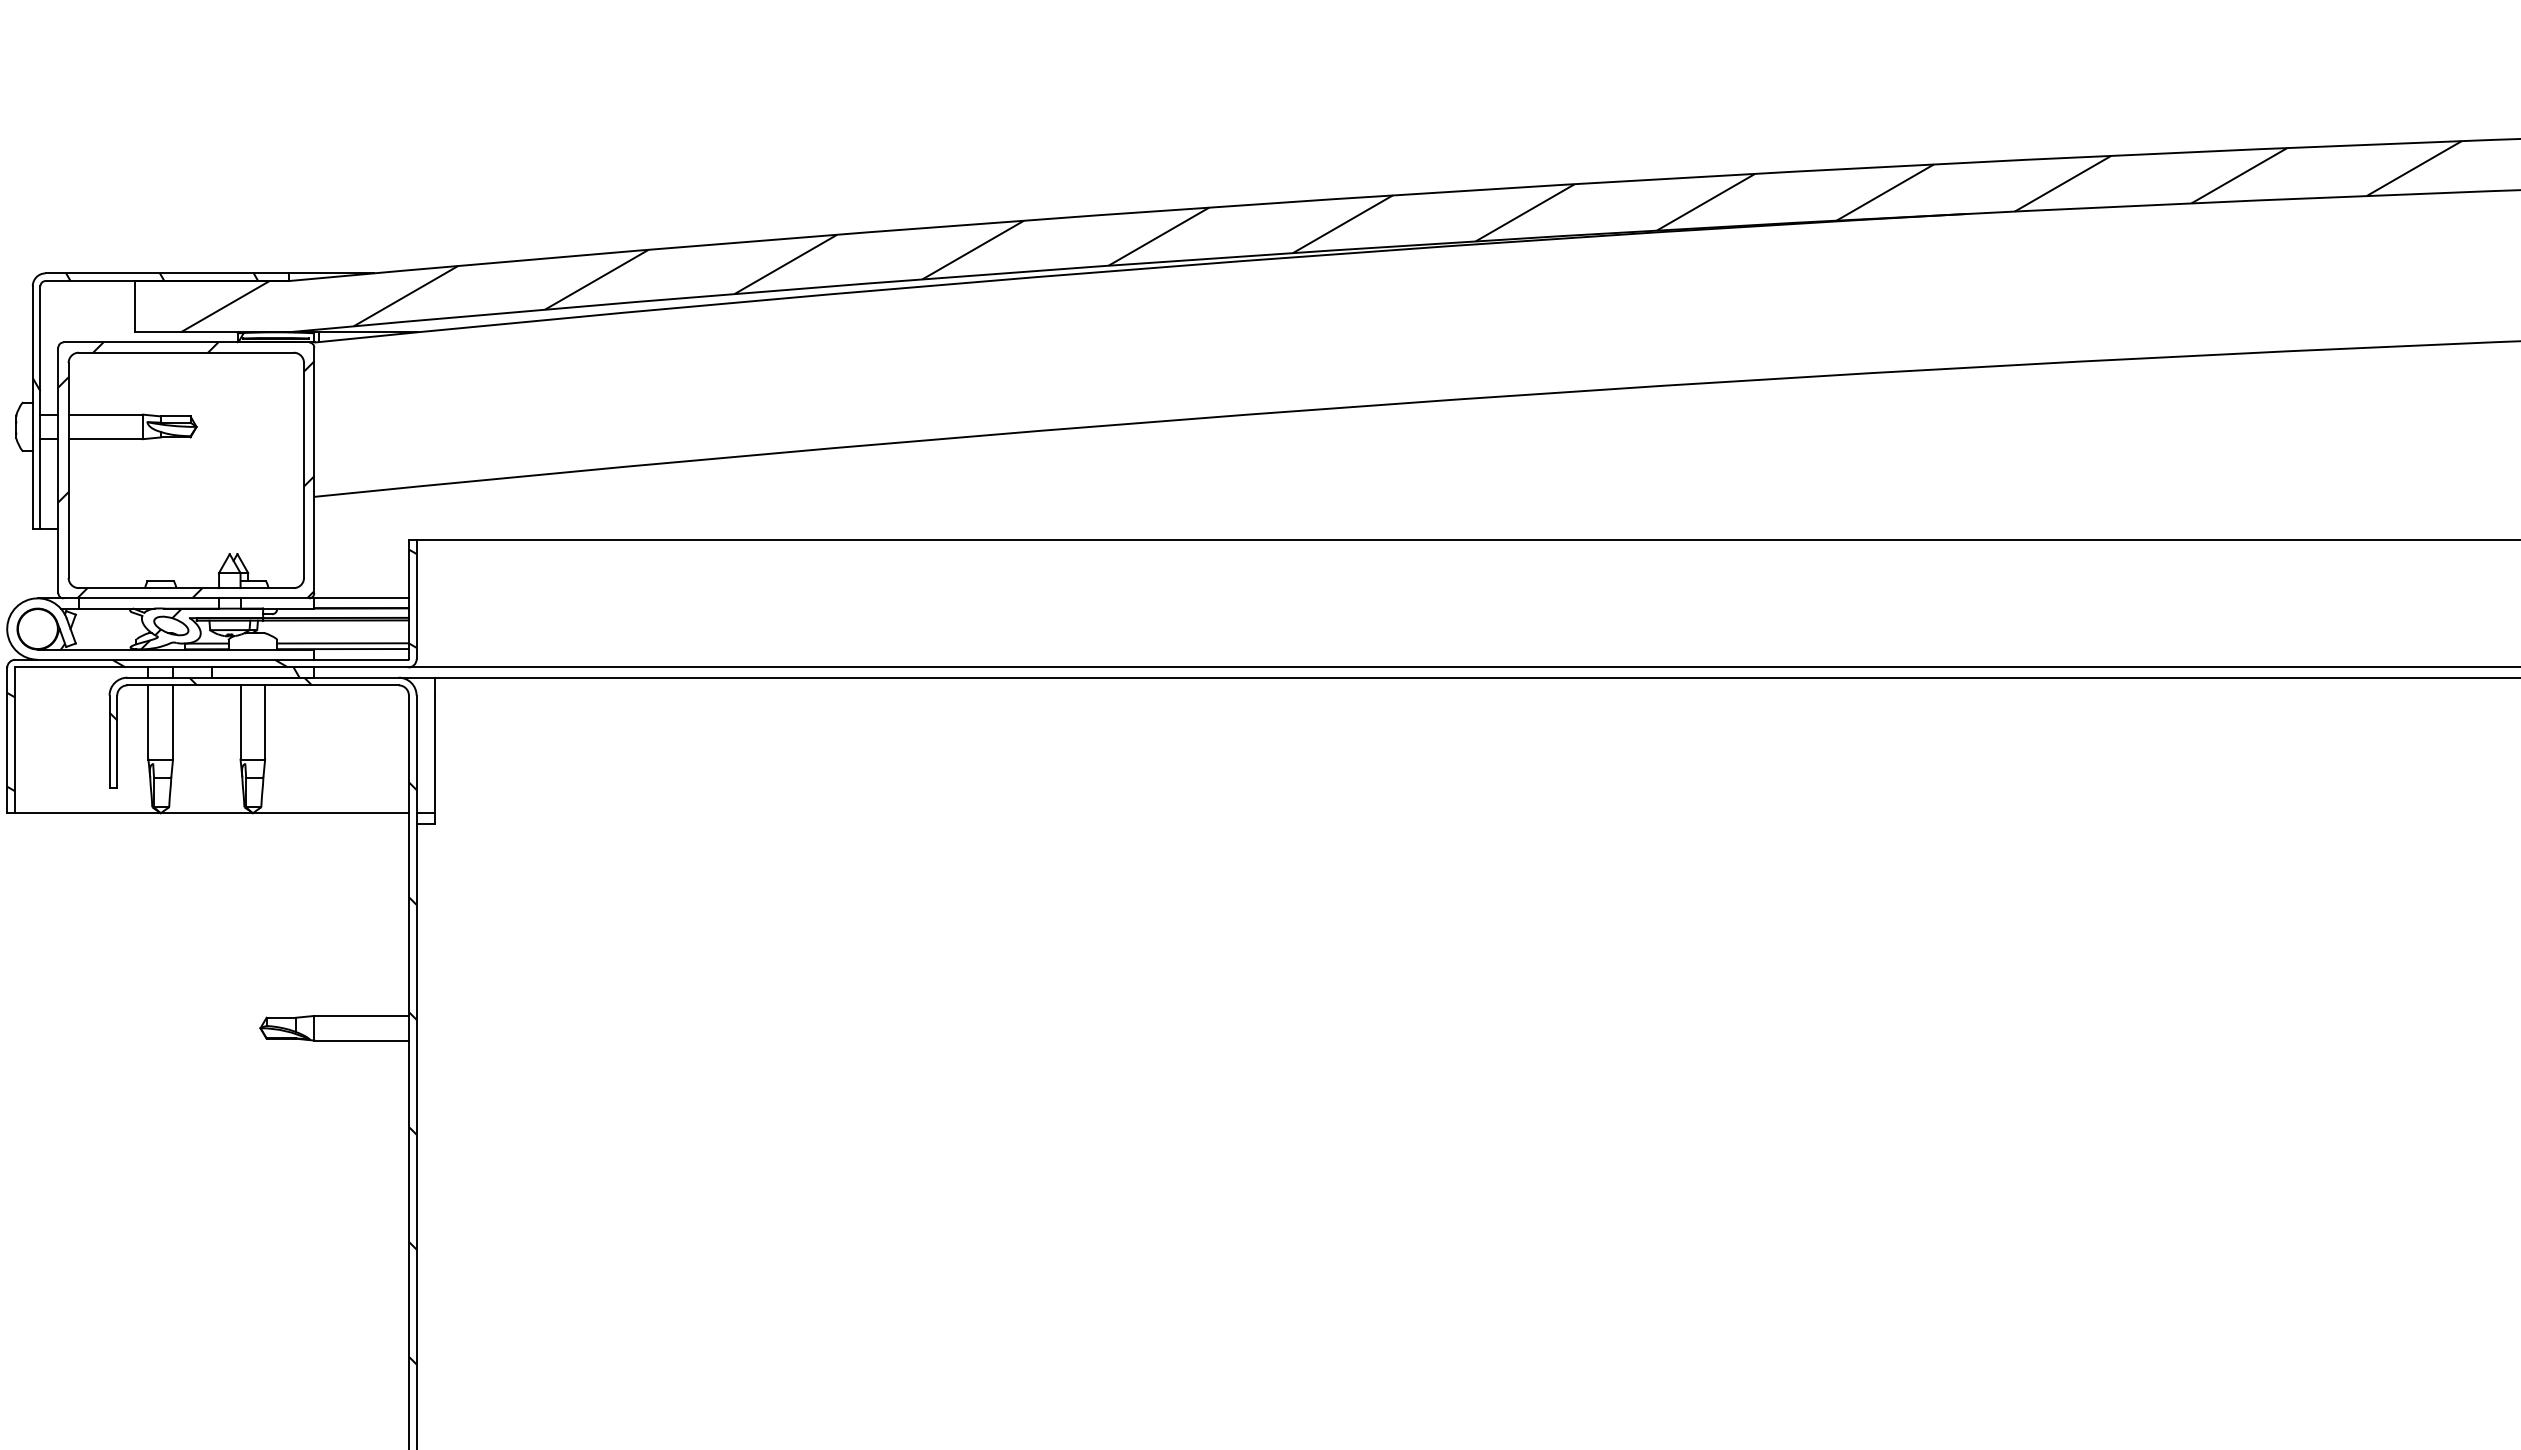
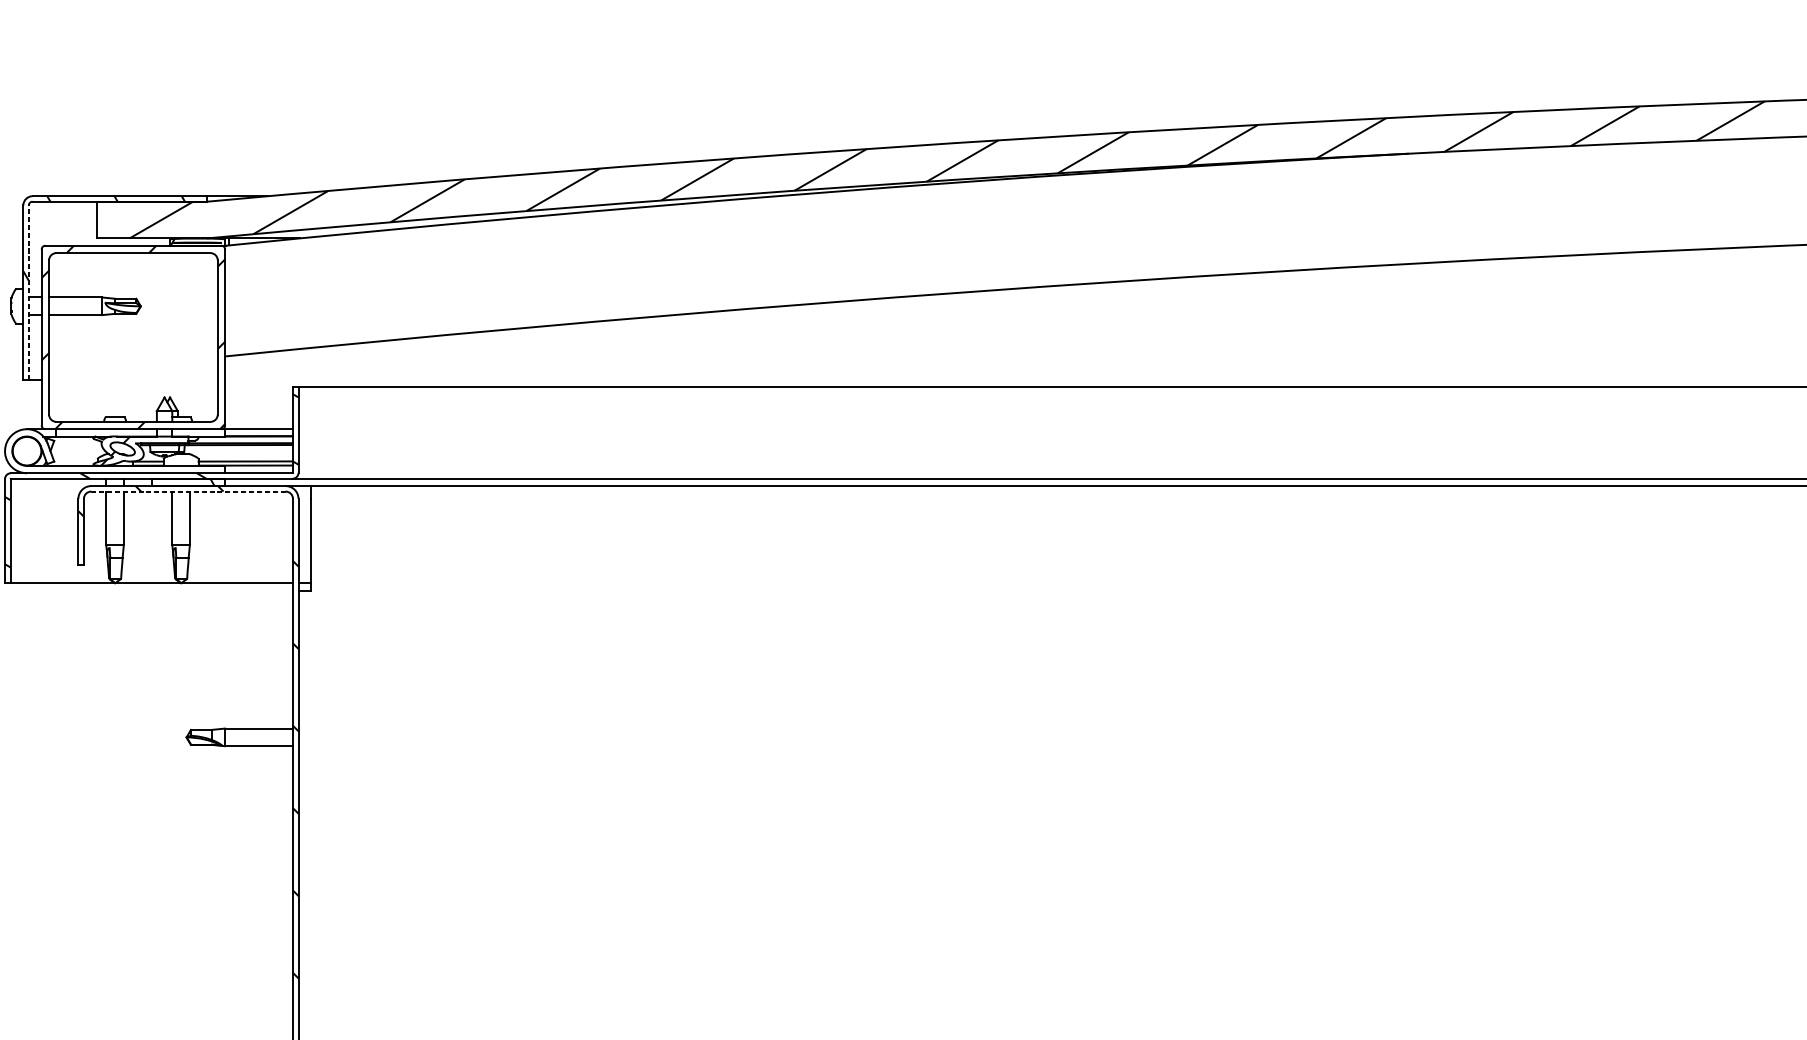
line: (40, 407) -> (28, 292), solid -> dashed
line: (263, 685) -> (188, 491), solid -> dashed

